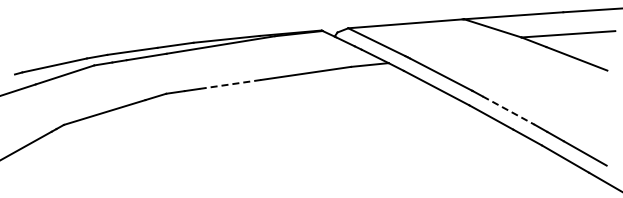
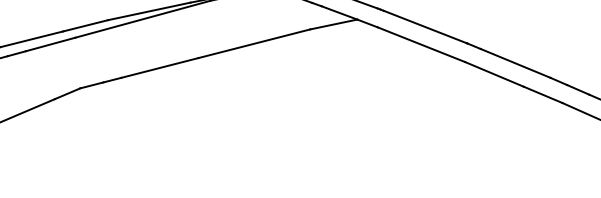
line: (229, 84) -> (159, 68), dashed -> solid
line: (508, 110) -> (515, 63), dashed -> solid

